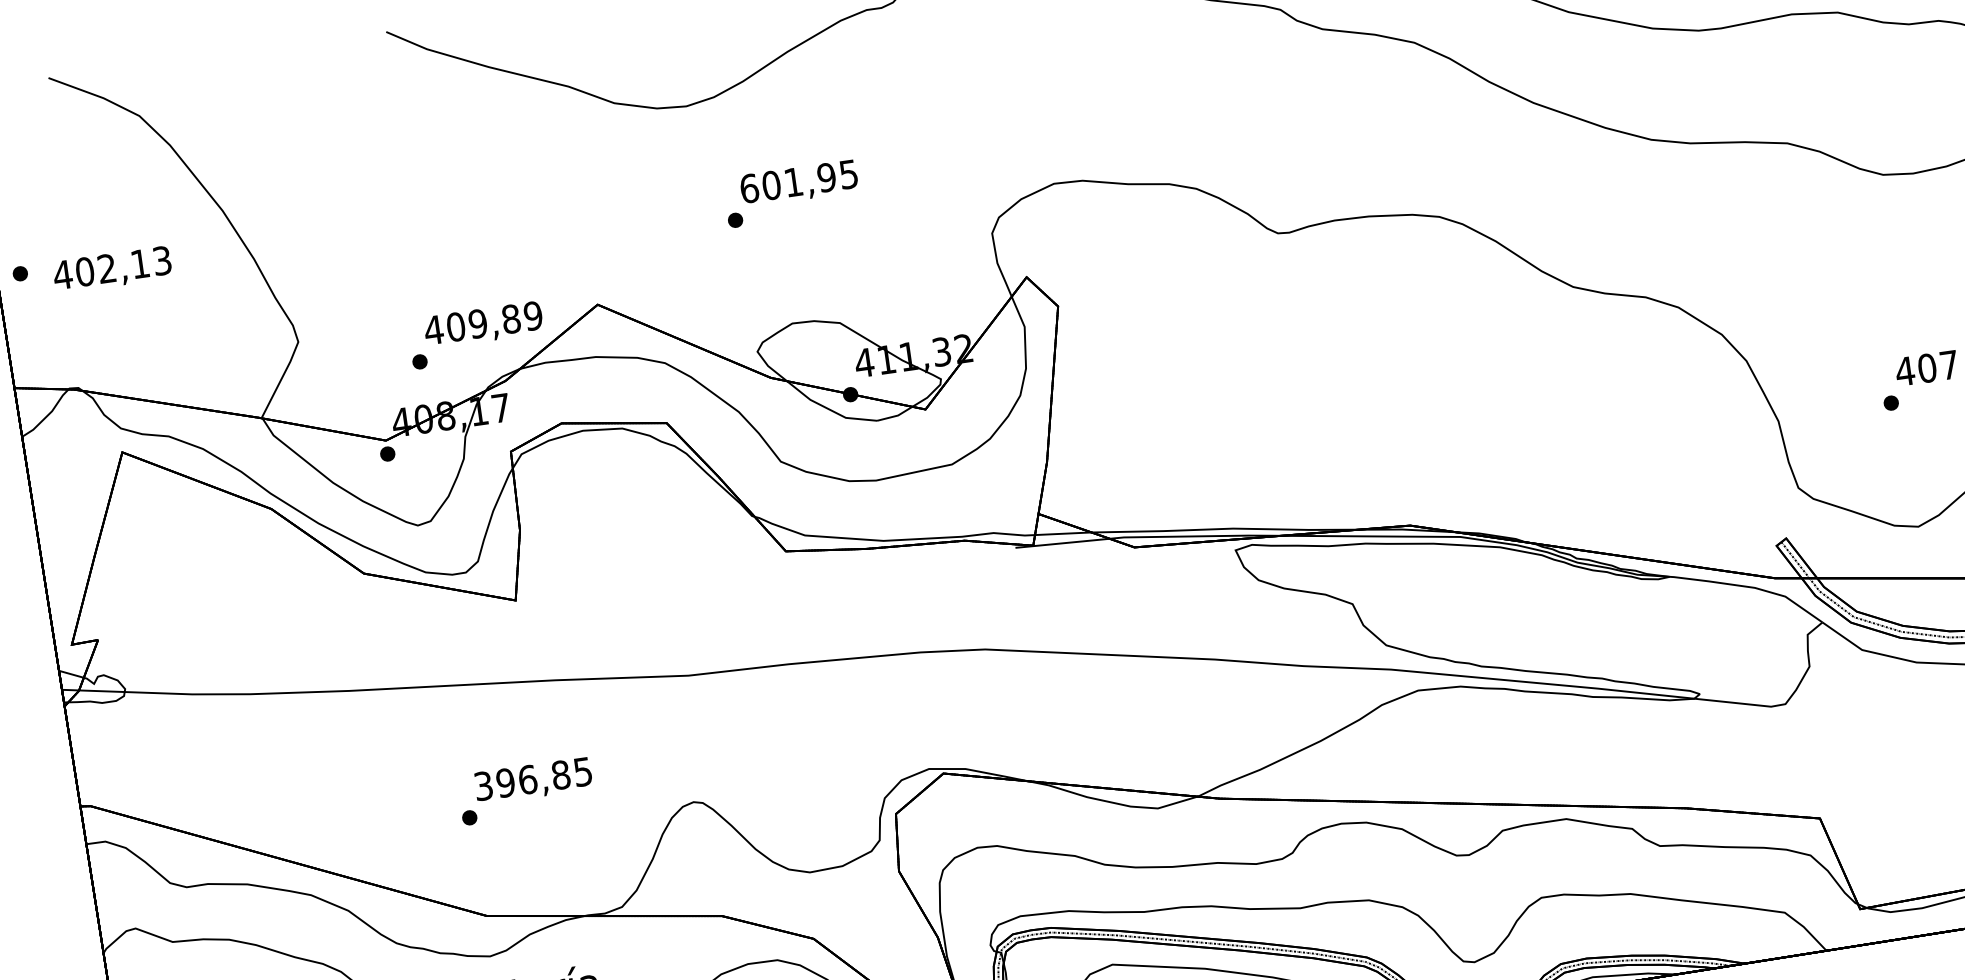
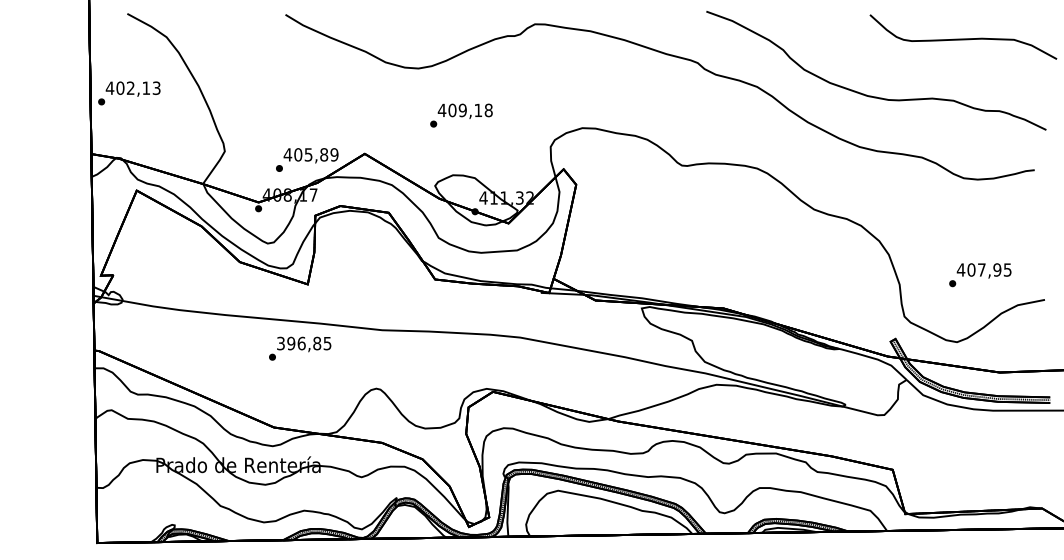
text: (797, 181) -> (464, 110), 601,95 -> 409,18
text: (110, 268) -> (132, 88), moved
text: (477, 323) -> (308, 154), 409,89 -> 405,89
text: (526, 790) -> (300, 348), moved

